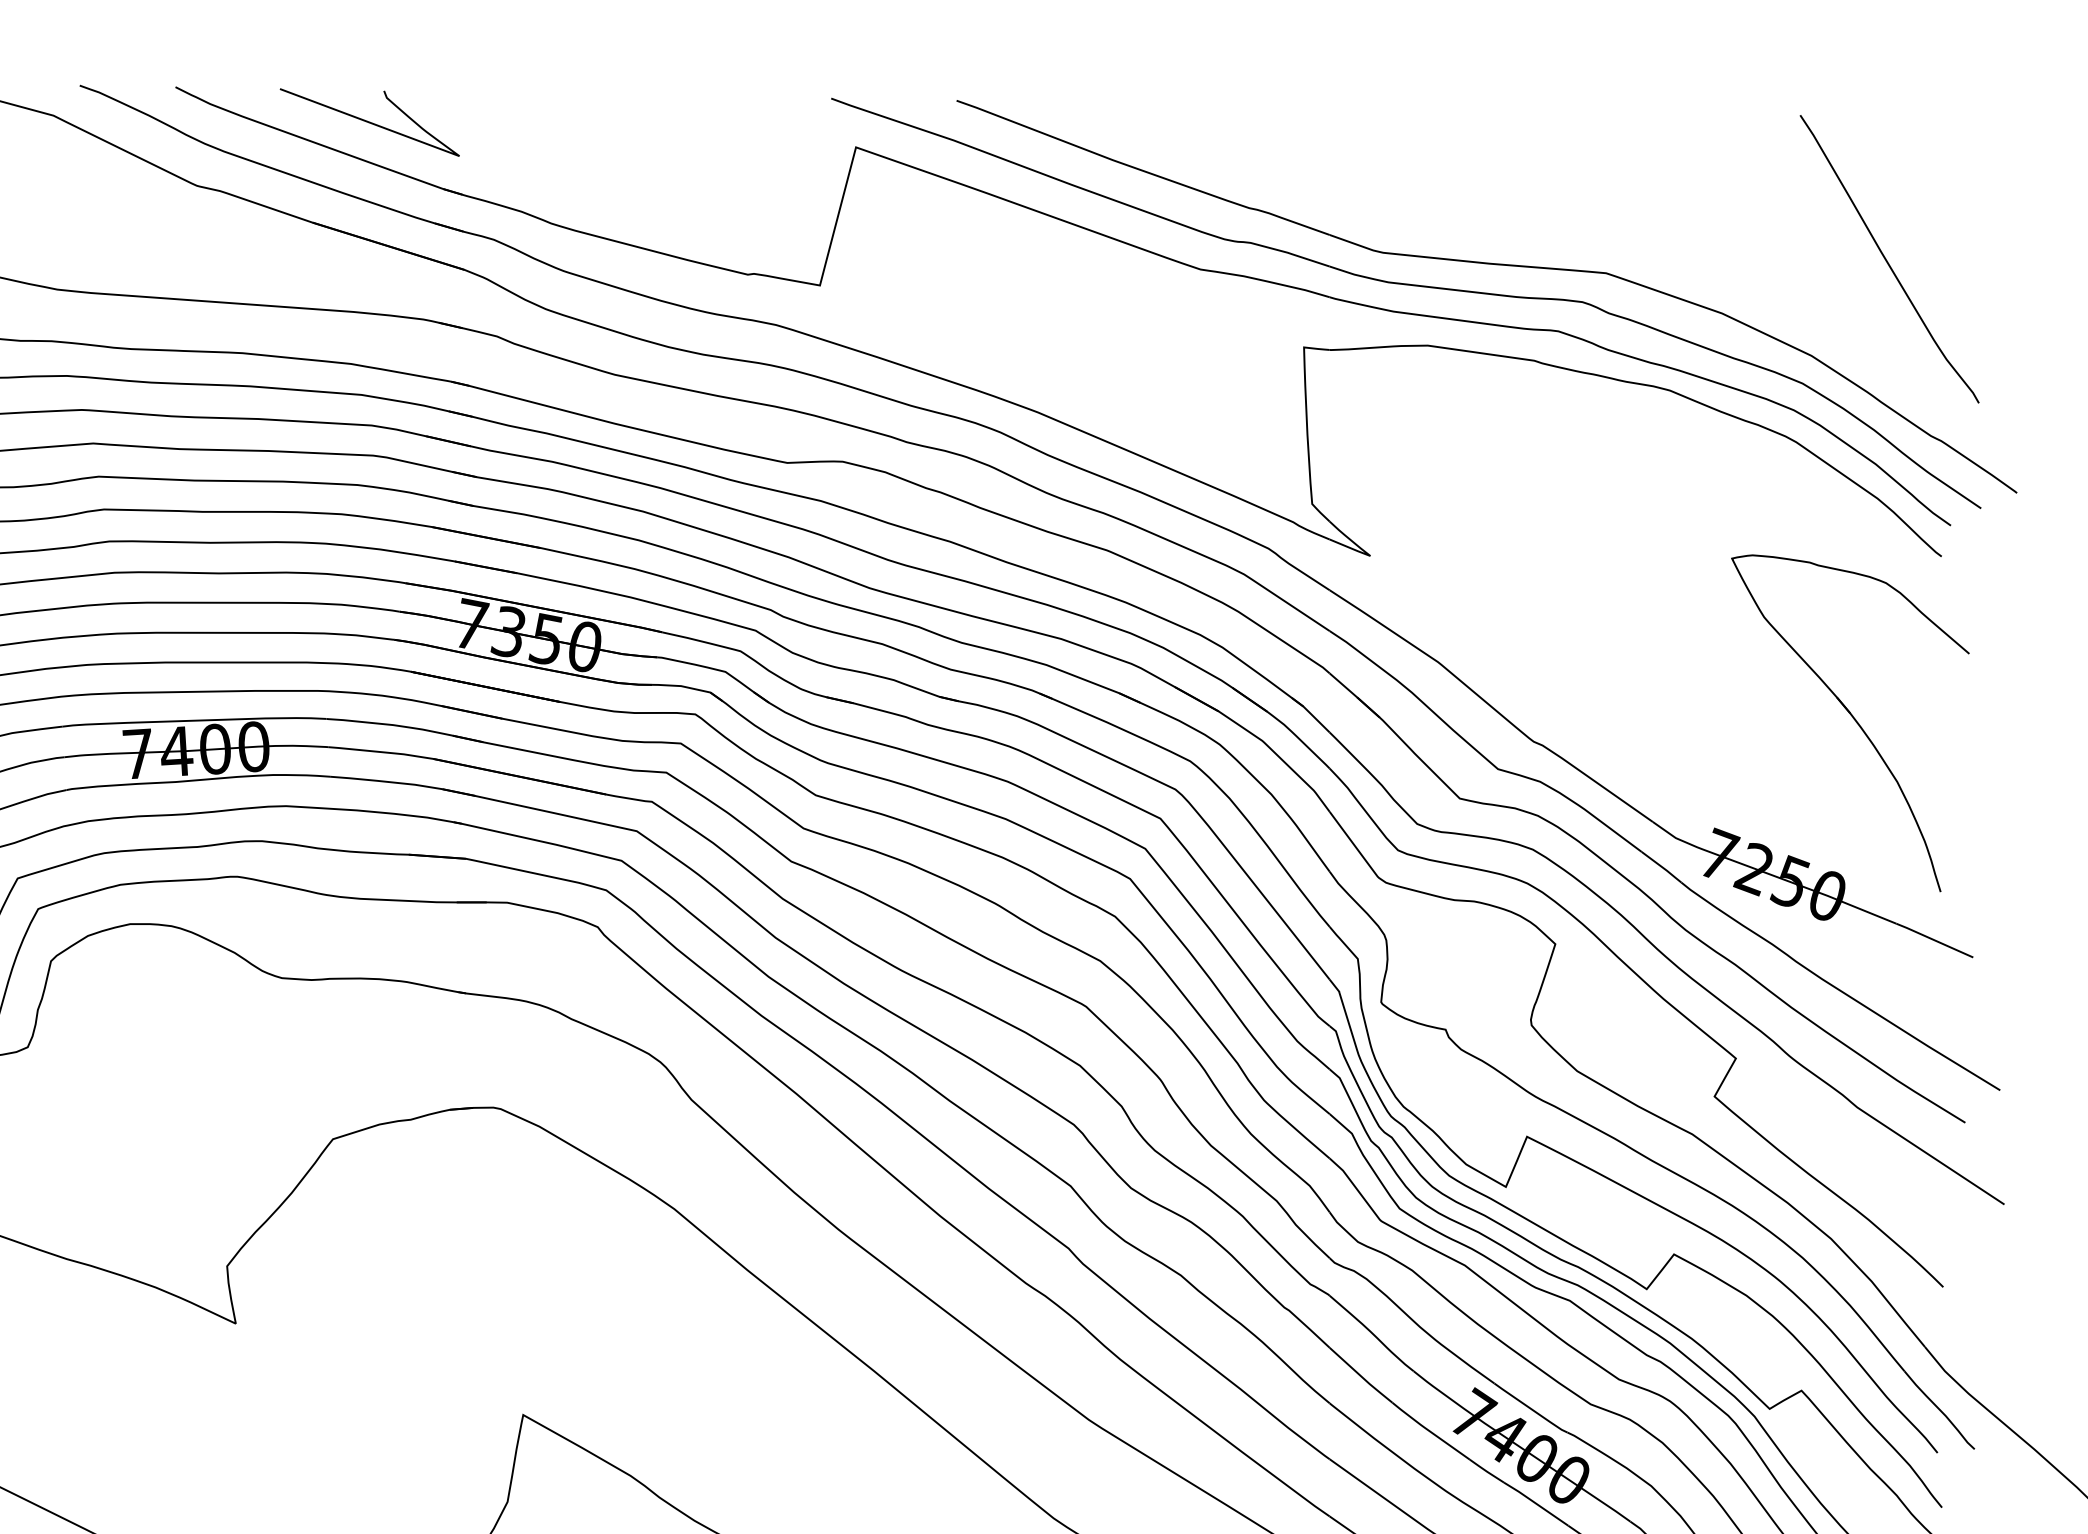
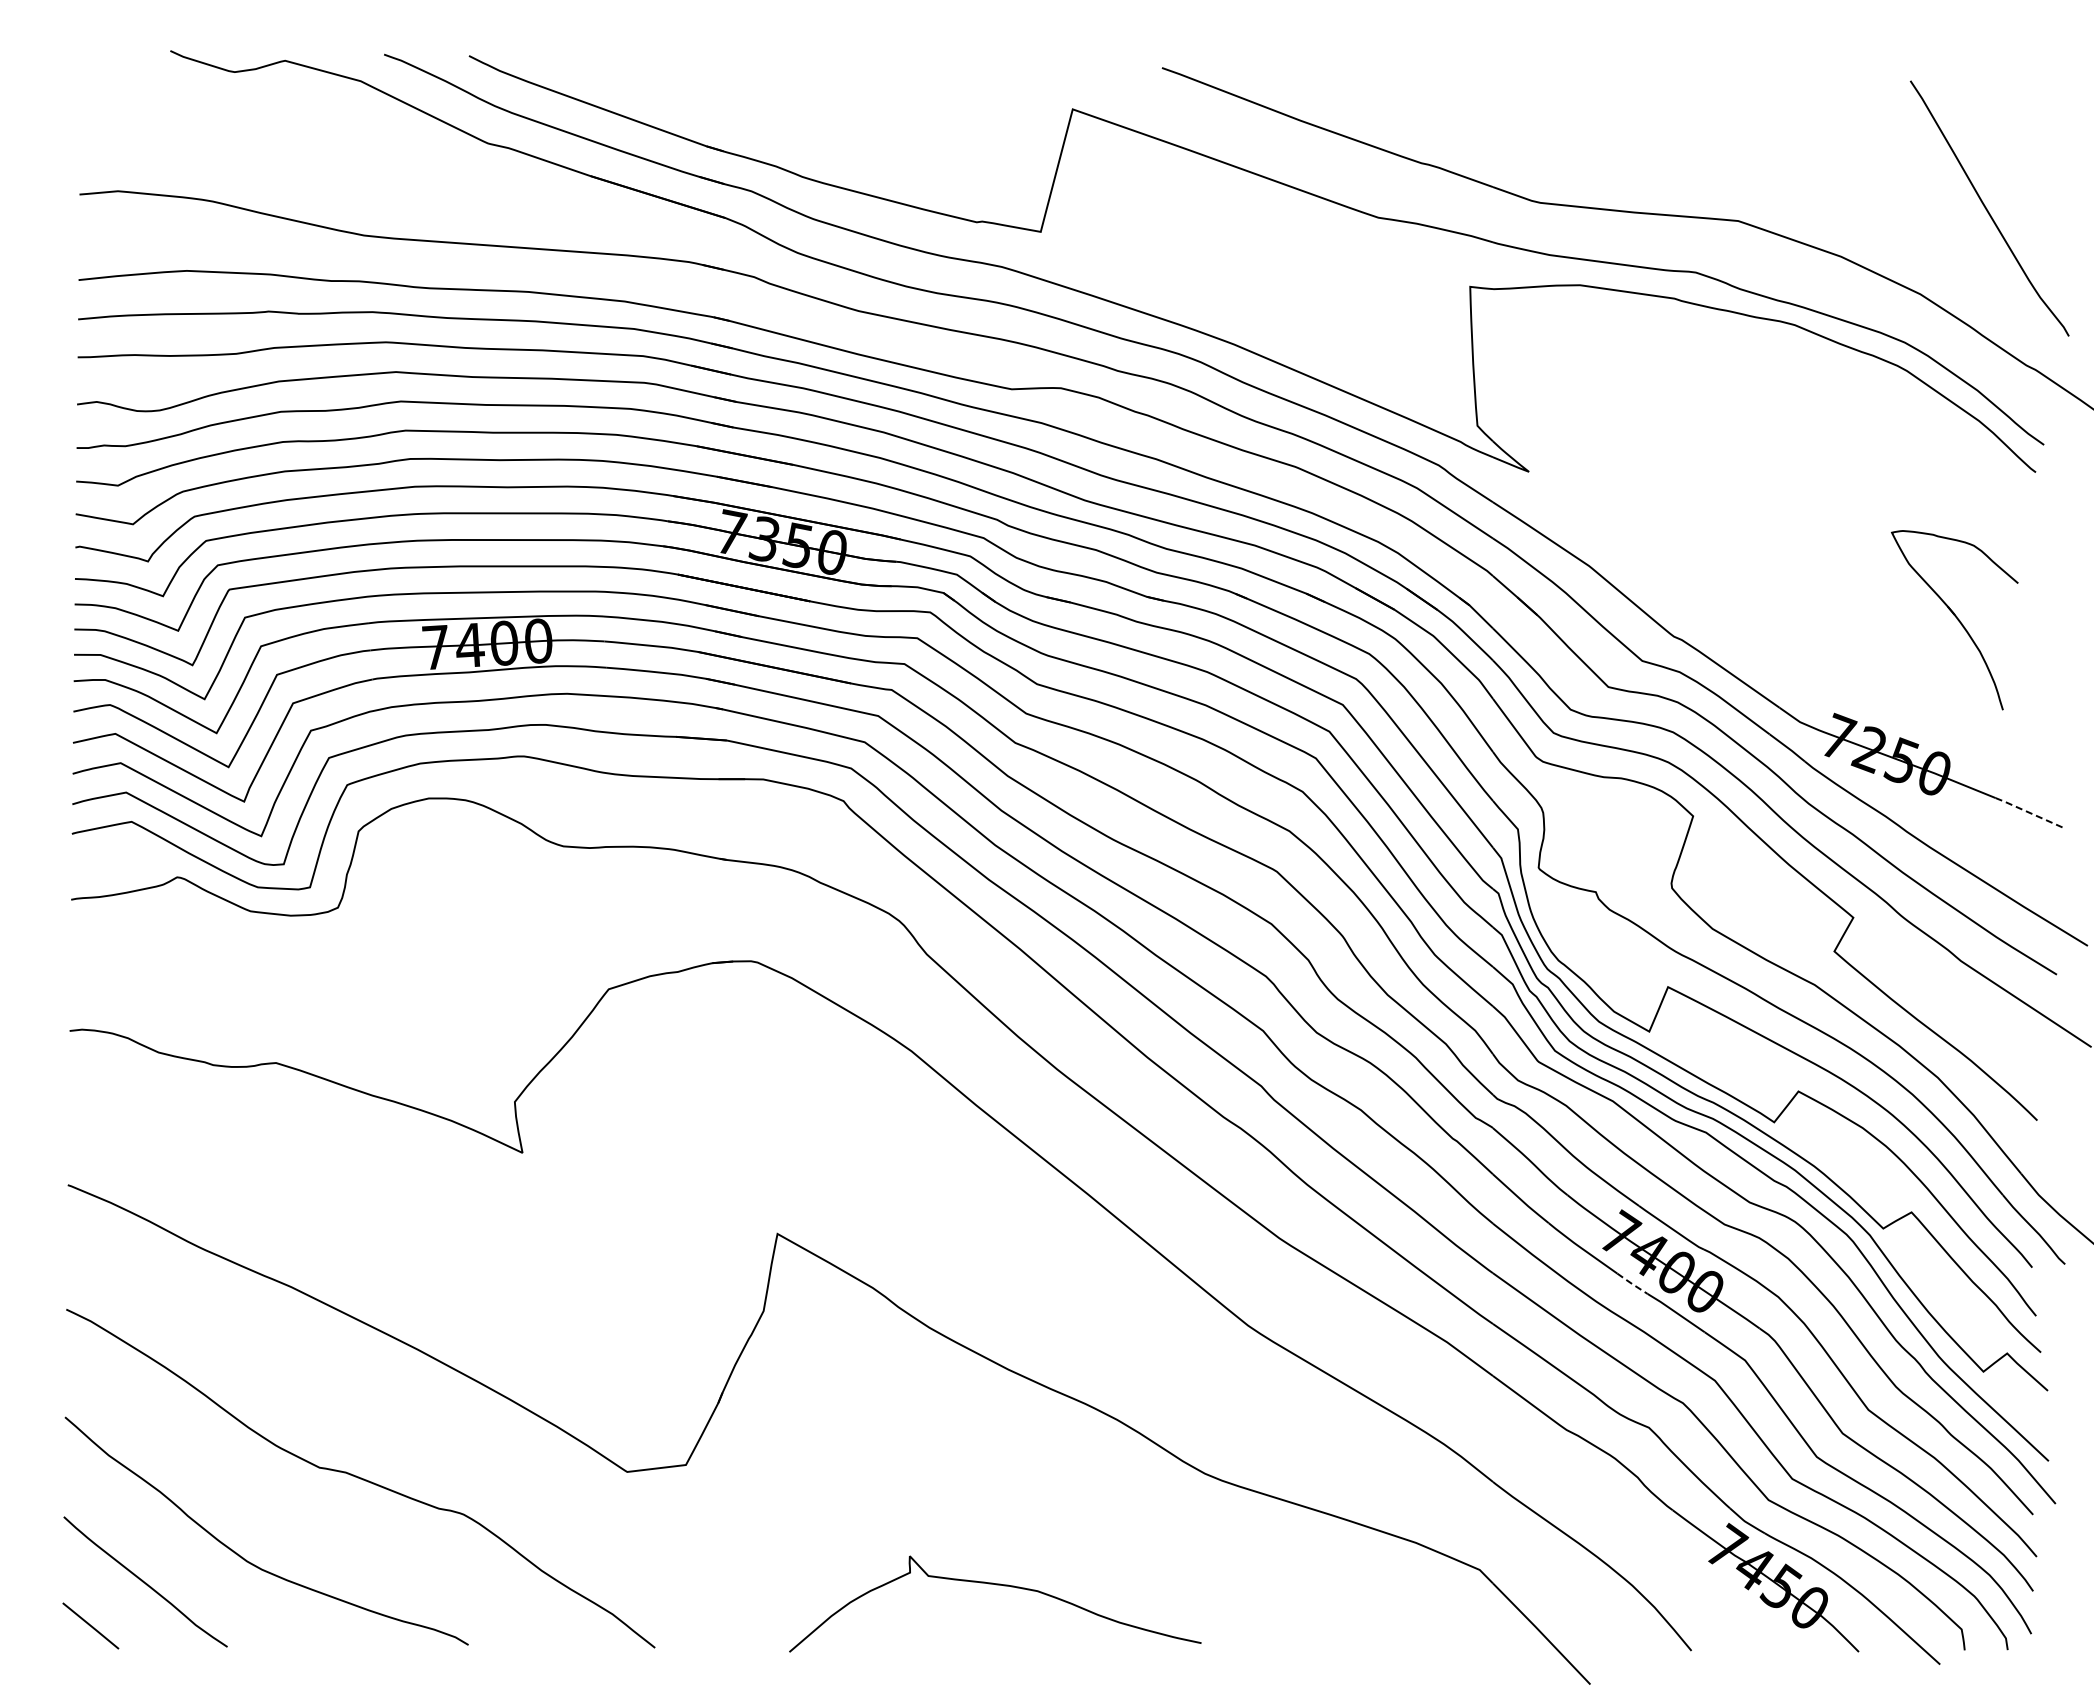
curve: (369, 121) -> (641, 86), removed
part: (1409, 286) -> (1563, 232), removed
part: (1849, 723) -> (1954, 620), size x0.6
line: (1934, 939) -> (2029, 812), solid -> dashed
line: (1486, 1470) -> (1632, 1283), solid -> dashed

